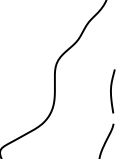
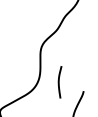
curve: (111, 91) -> (59, 82), moved

